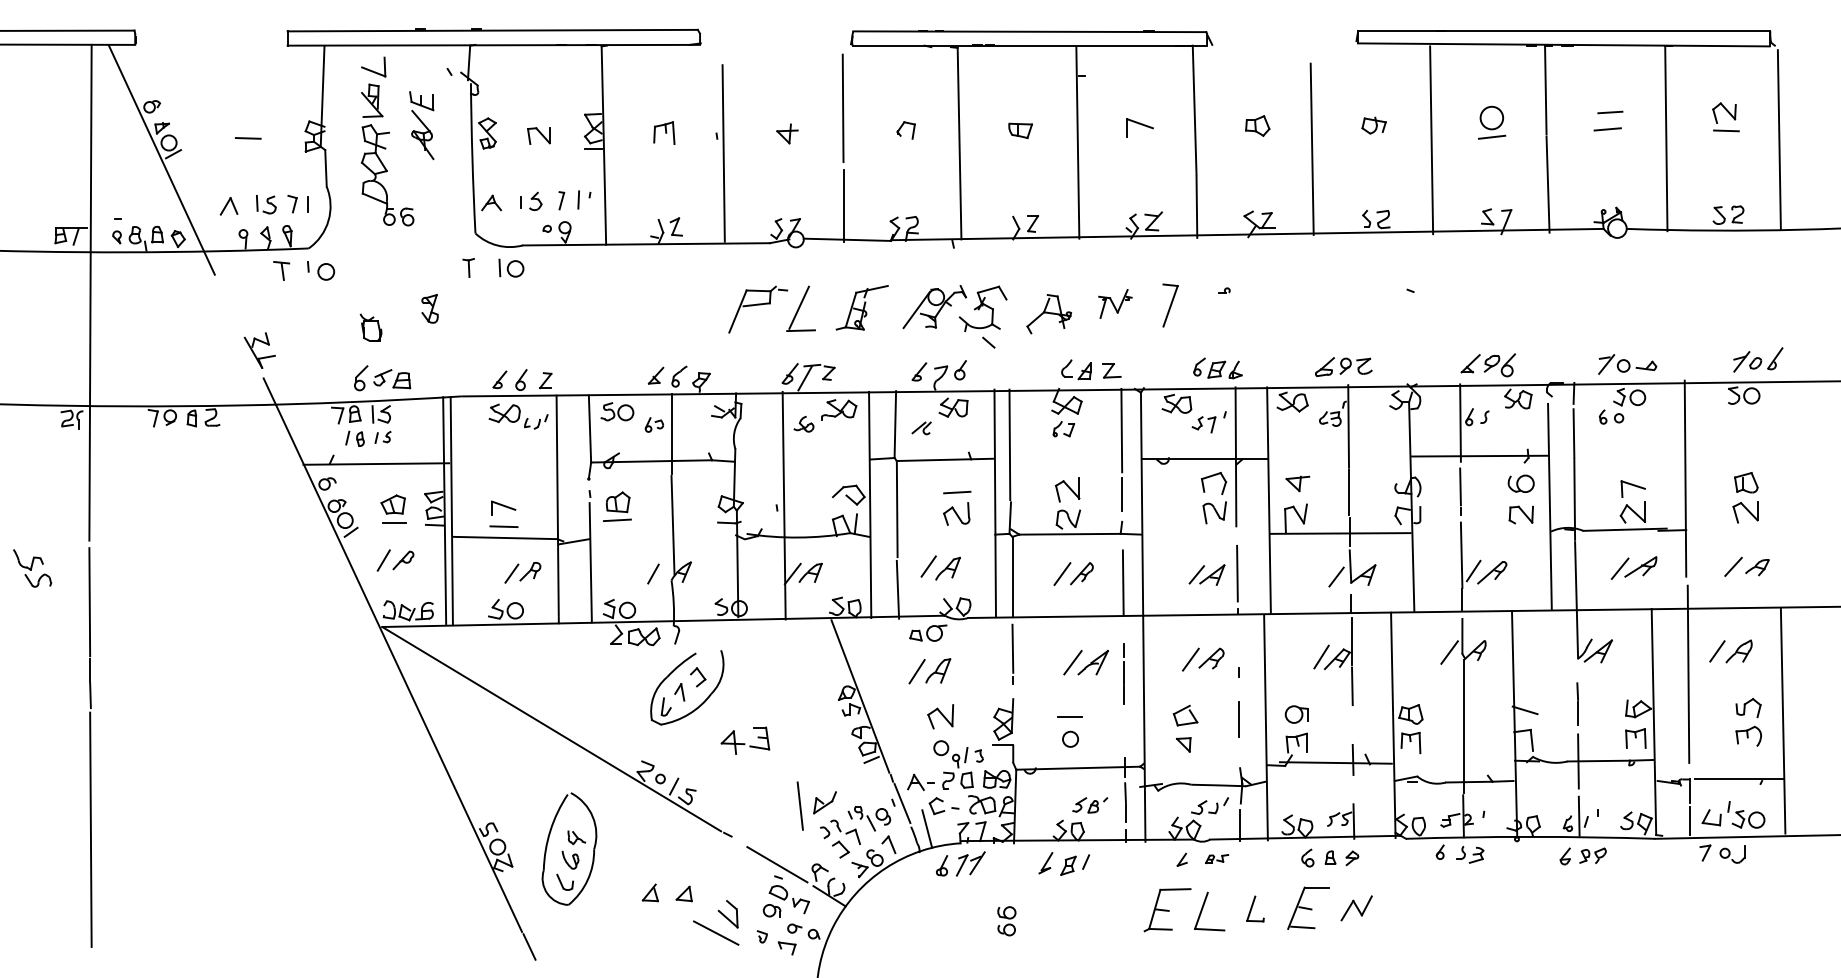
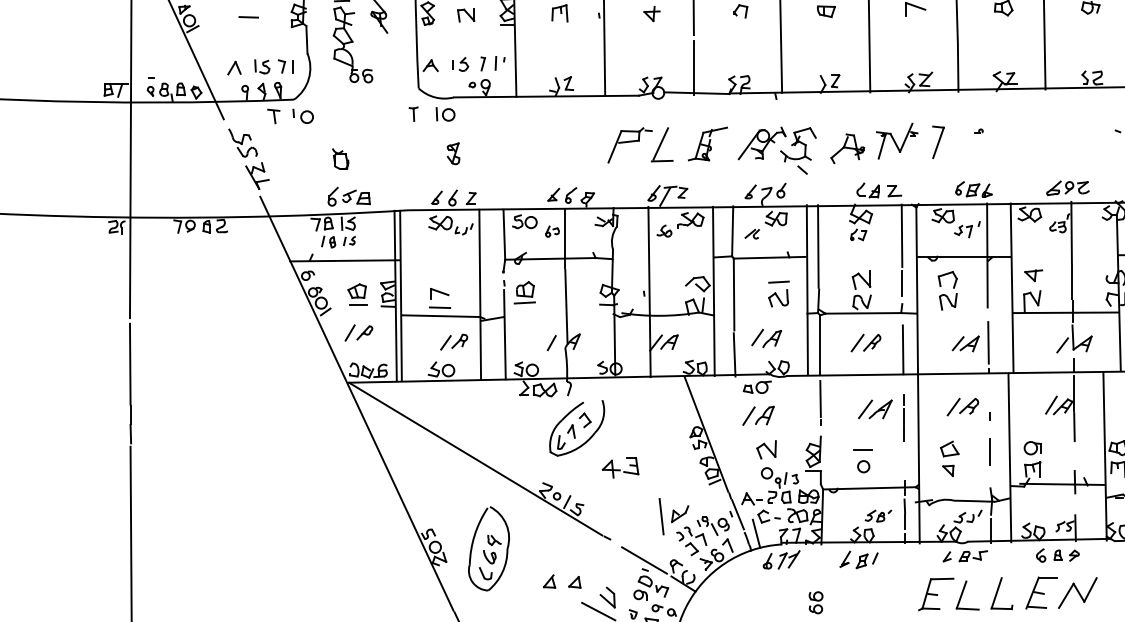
part: (1115, 303) -> (897, 140), size x1.67
part: (429, 308) -> (453, 153), moved
part: (1214, 498) -> (948, 291), moved
part: (32, 568) -> (242, 143), moved
part: (1216, 858) -> (972, 555), size x1.67
part: (1255, 908) -> (1002, 593), size x1.67
part: (1356, 908) -> (1077, 593), size x1.67

